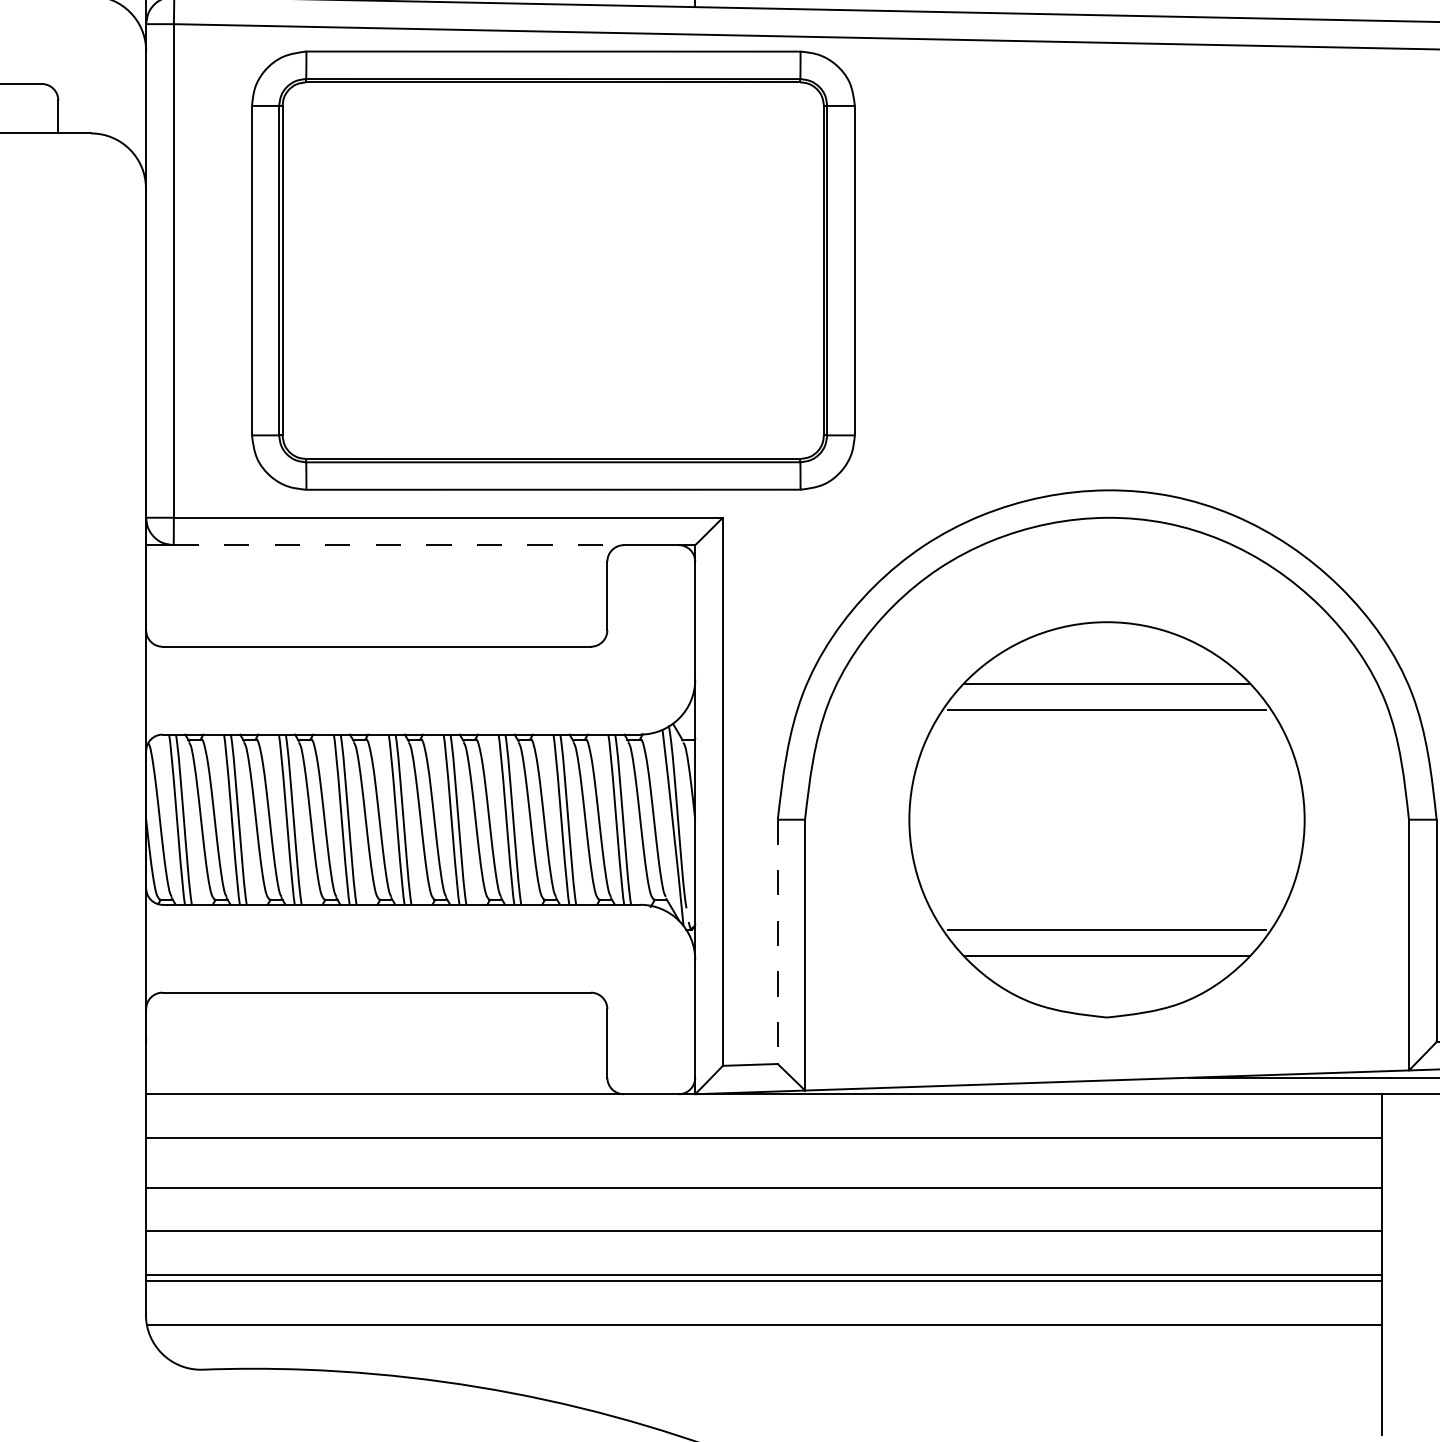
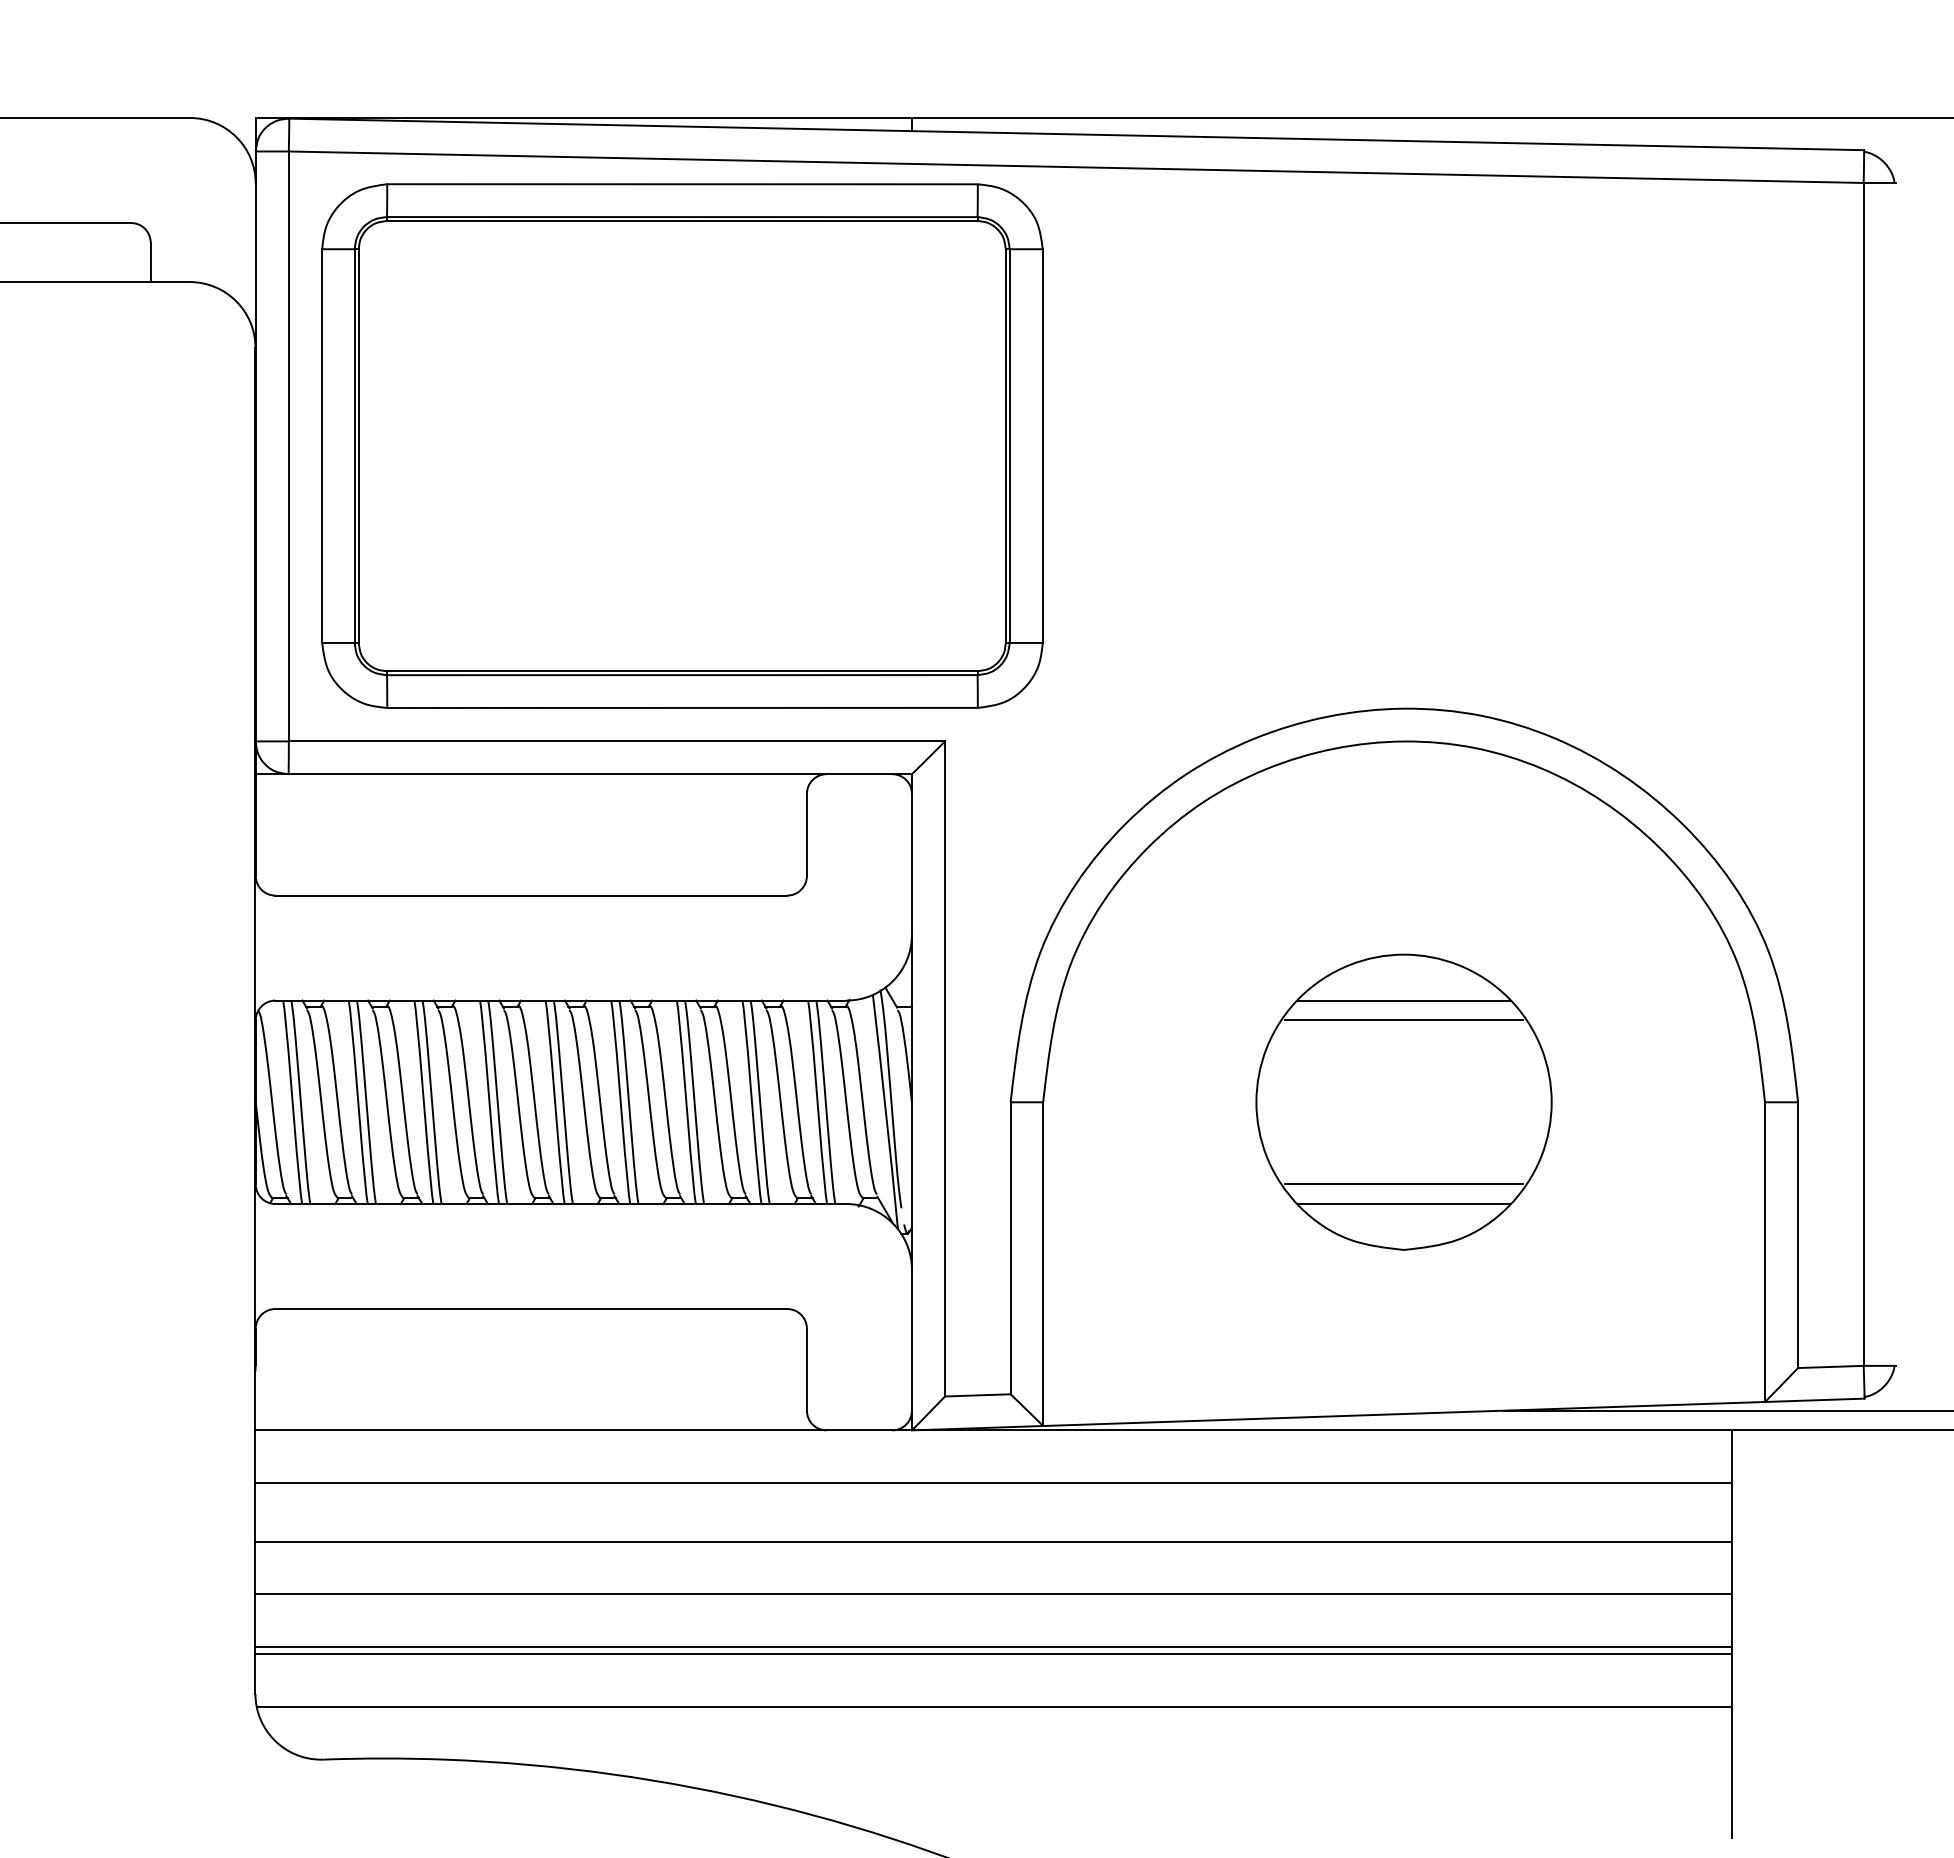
part: (553, 270) -> (682, 445), moved
line: (399, 545) -> (558, 774), dashed -> solid
part: (1106, 819) -> (1403, 1101), size x0.62
line: (777, 942) -> (1010, 1248), dashed -> solid

